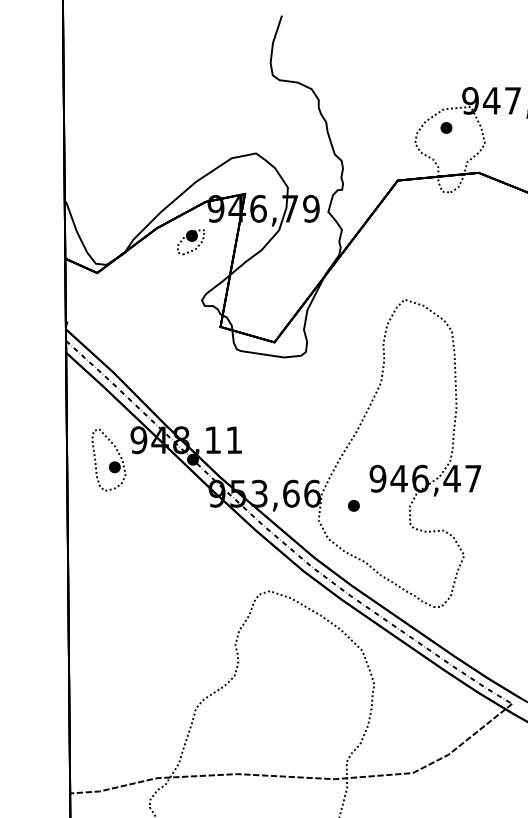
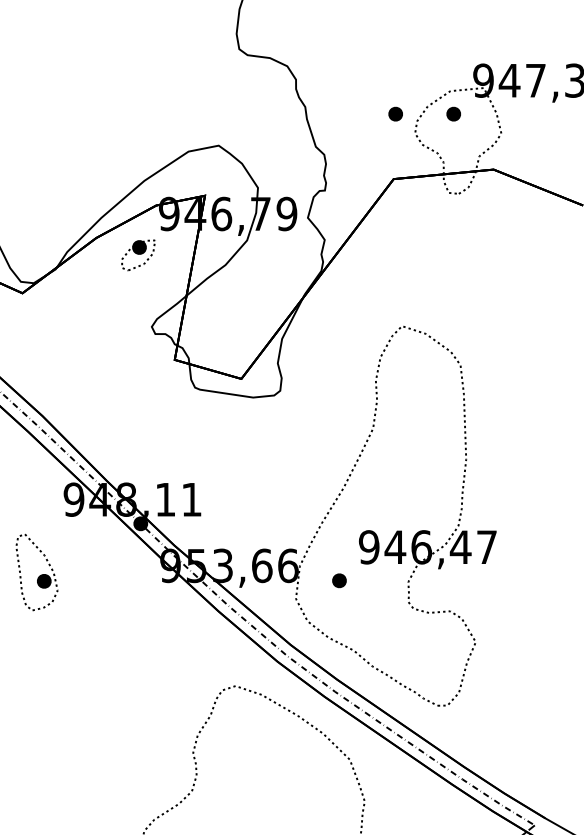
part: (399, 127) -> (395, 113), added
part: (108, 459) -> (36, 571), moved

